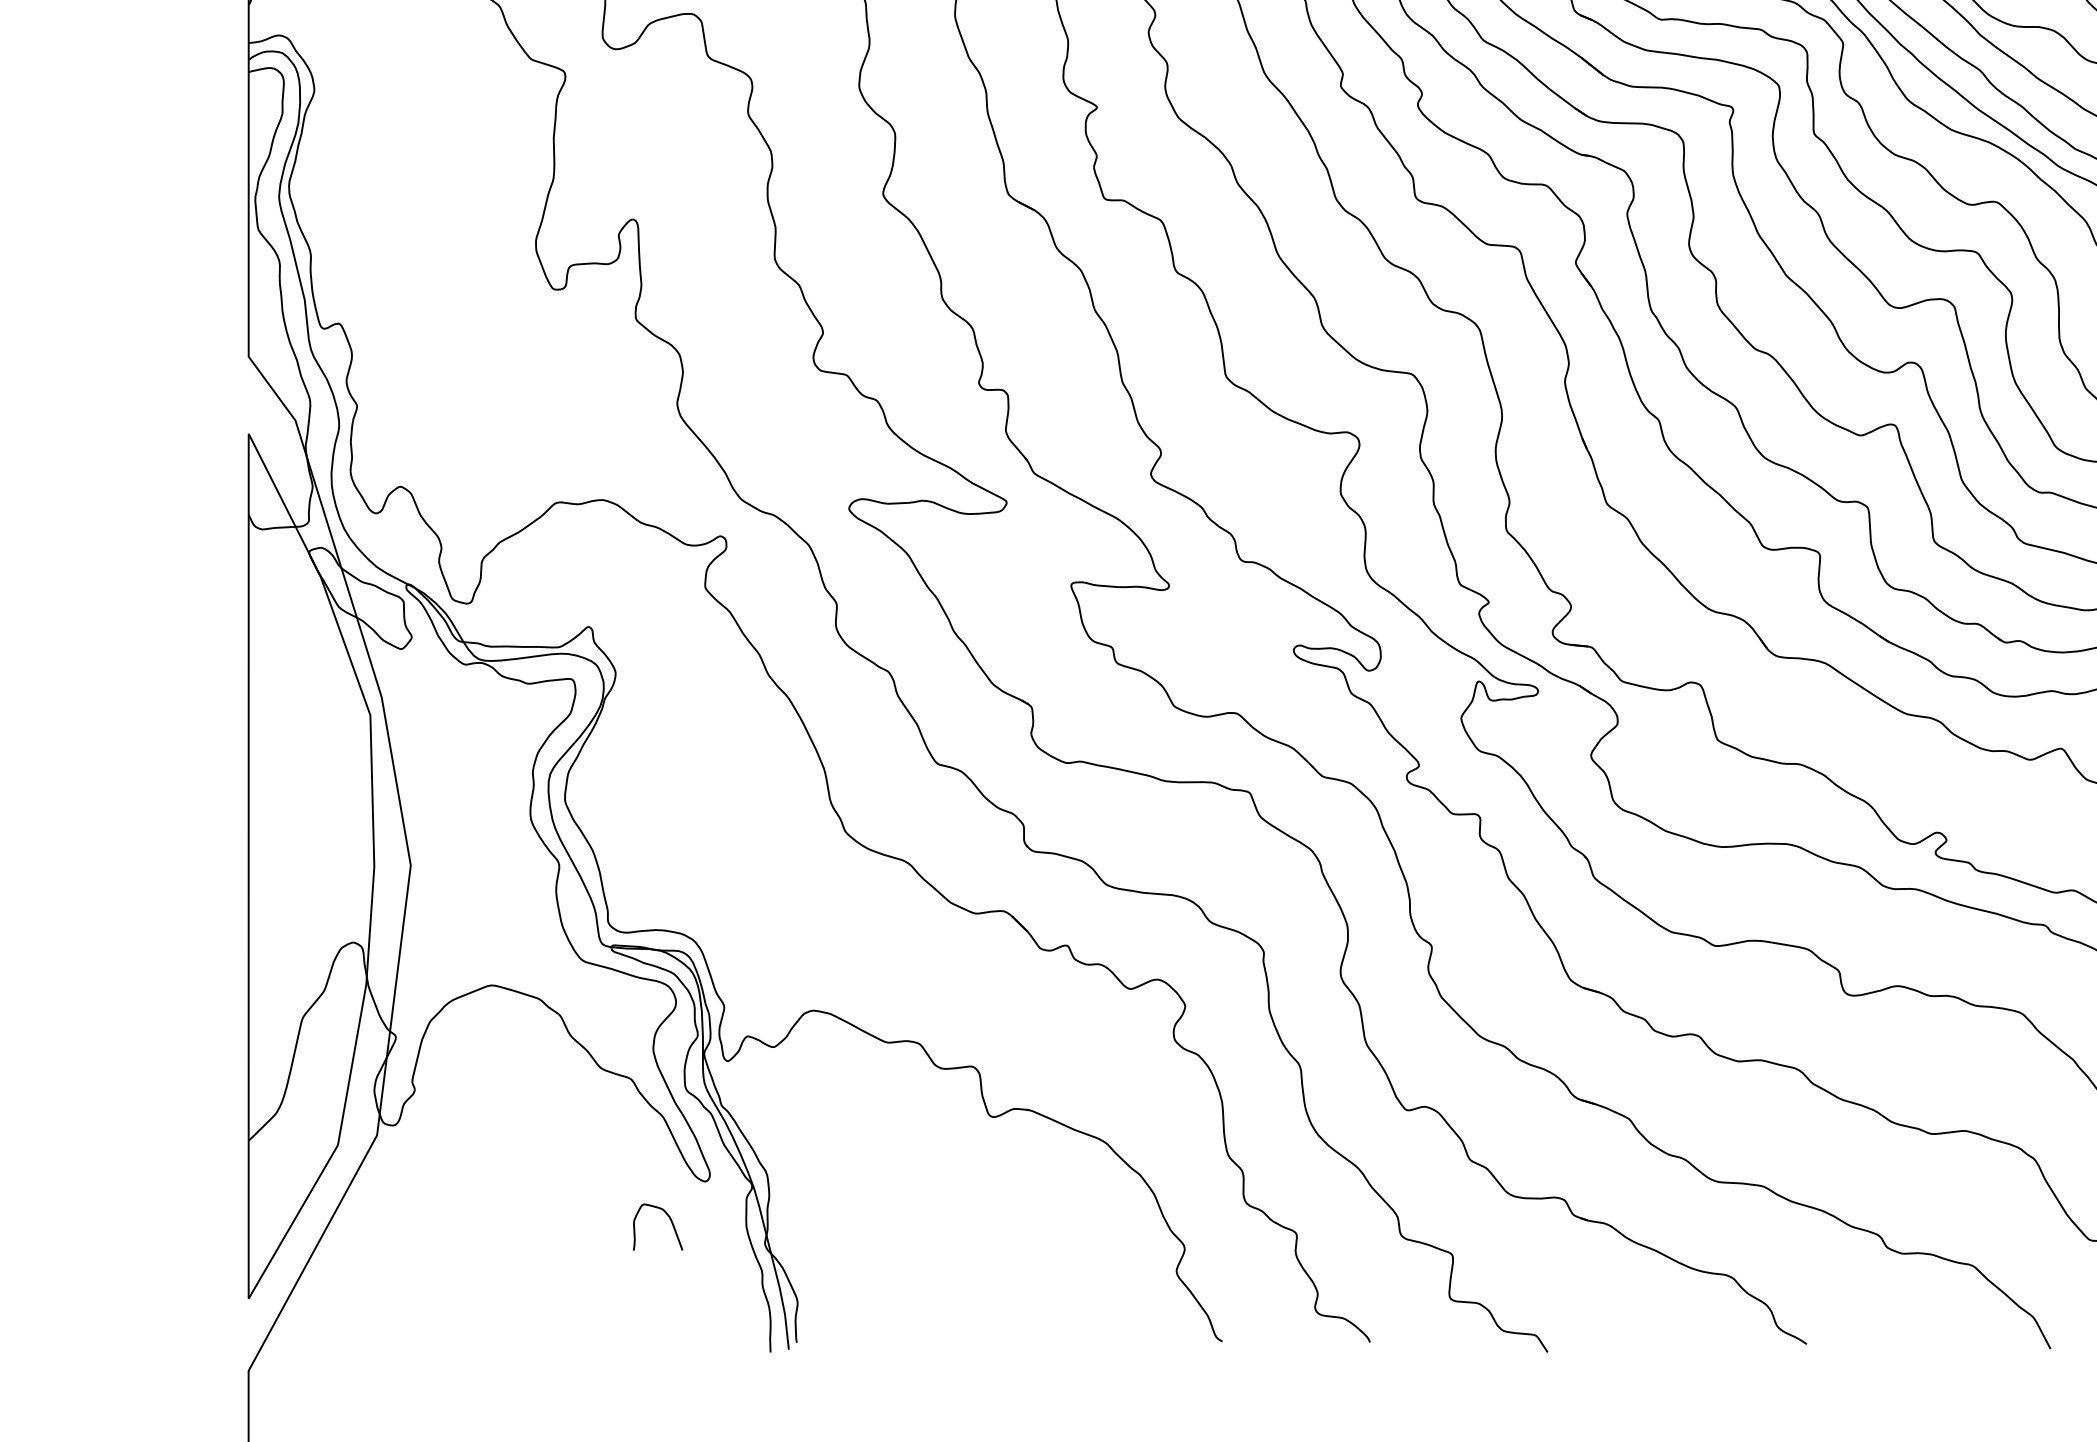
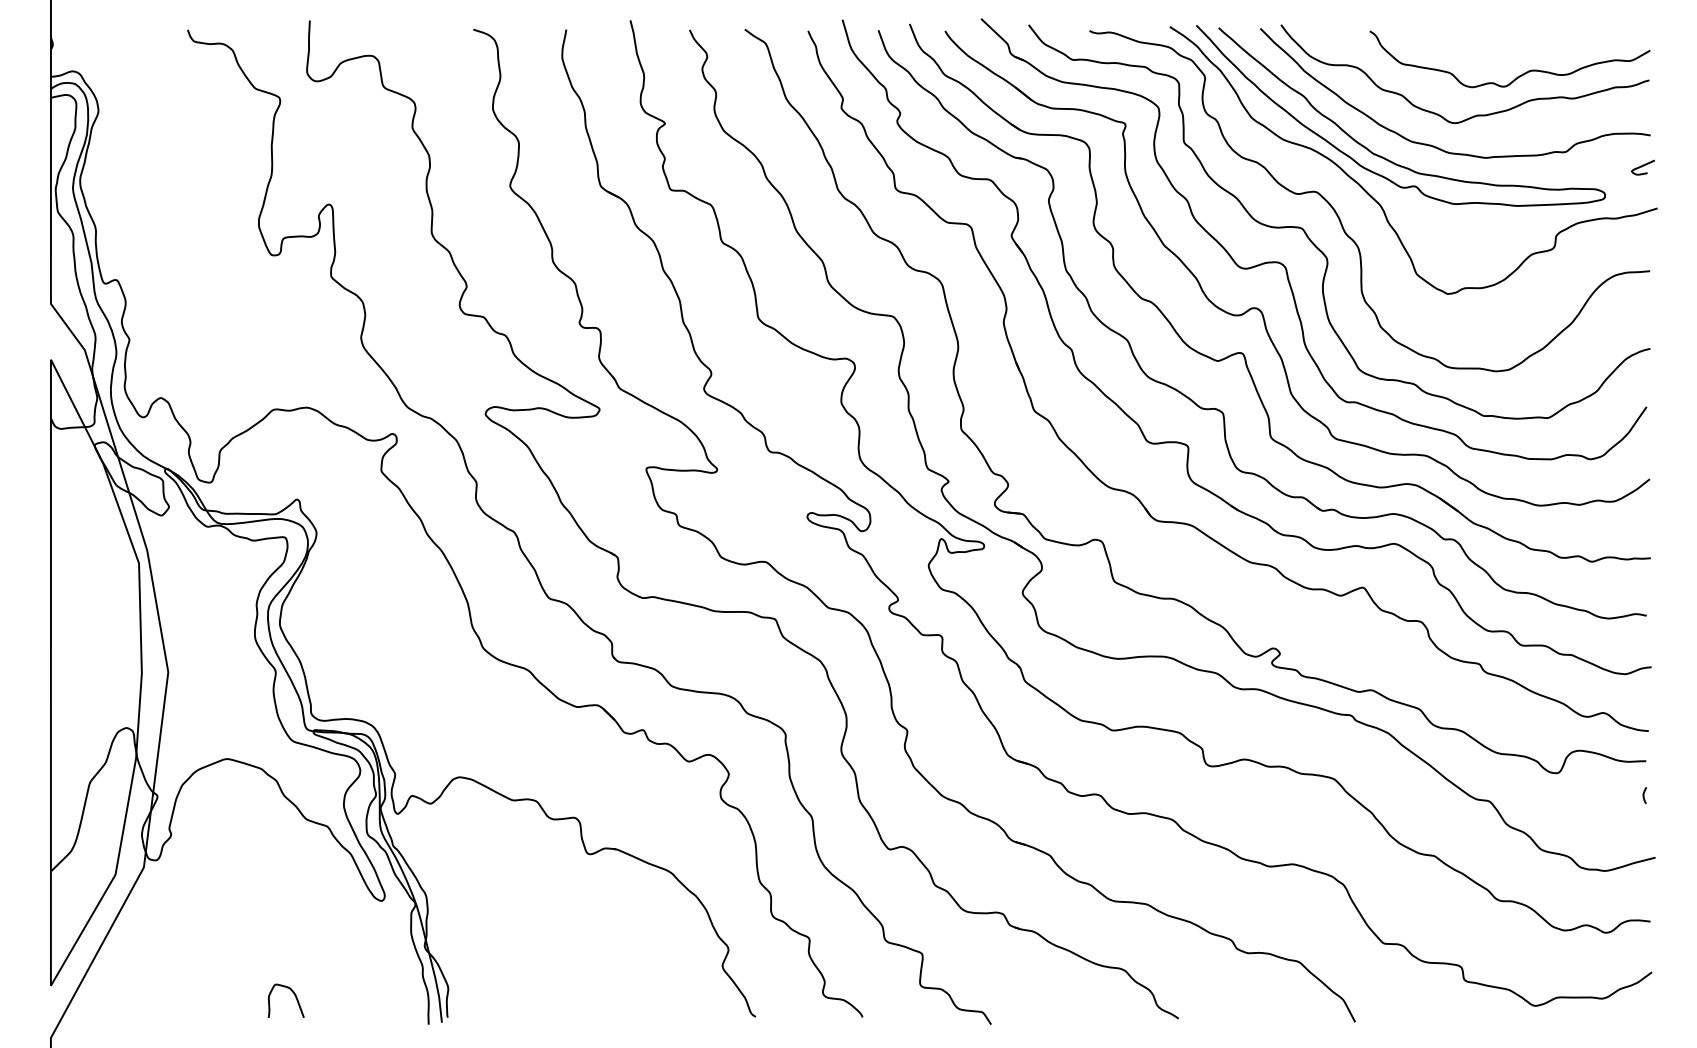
curve: (670, 1223) -> (295, 998), moved

